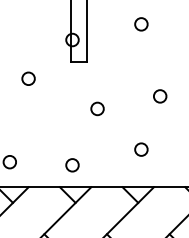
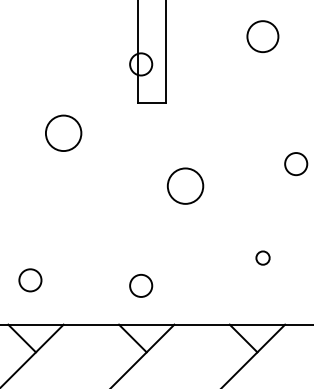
circle: (141, 24) -> (263, 36), size x1.4
circle: (28, 78) -> (63, 132), size x1.6
circle: (97, 108) -> (185, 185), size x1.6
circle: (141, 149) -> (263, 257), size x0.6

